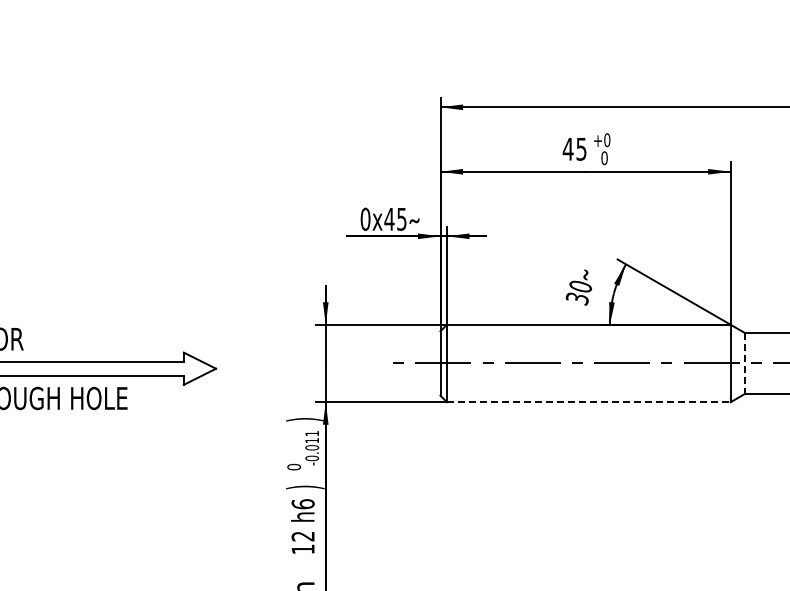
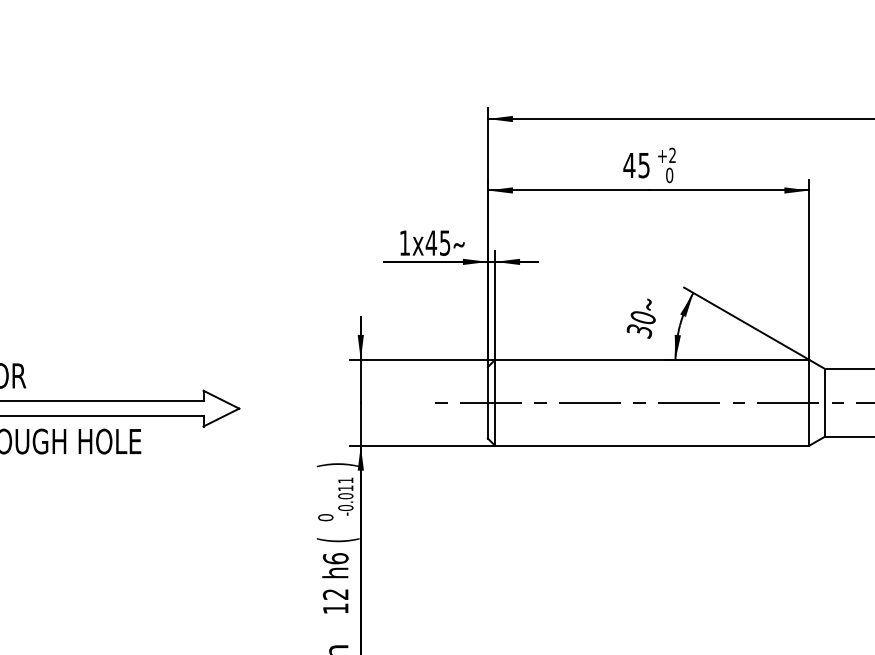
text: (607, 140) -> (672, 155), +0 -> +2
text: (365, 218) -> (404, 242), 0x45 -> 1x45
line: (744, 363) -> (824, 402), dashed -> solid
line: (588, 402) -> (651, 446), dashed -> solid
text: (305, 487) -> (338, 540), ) -> (

